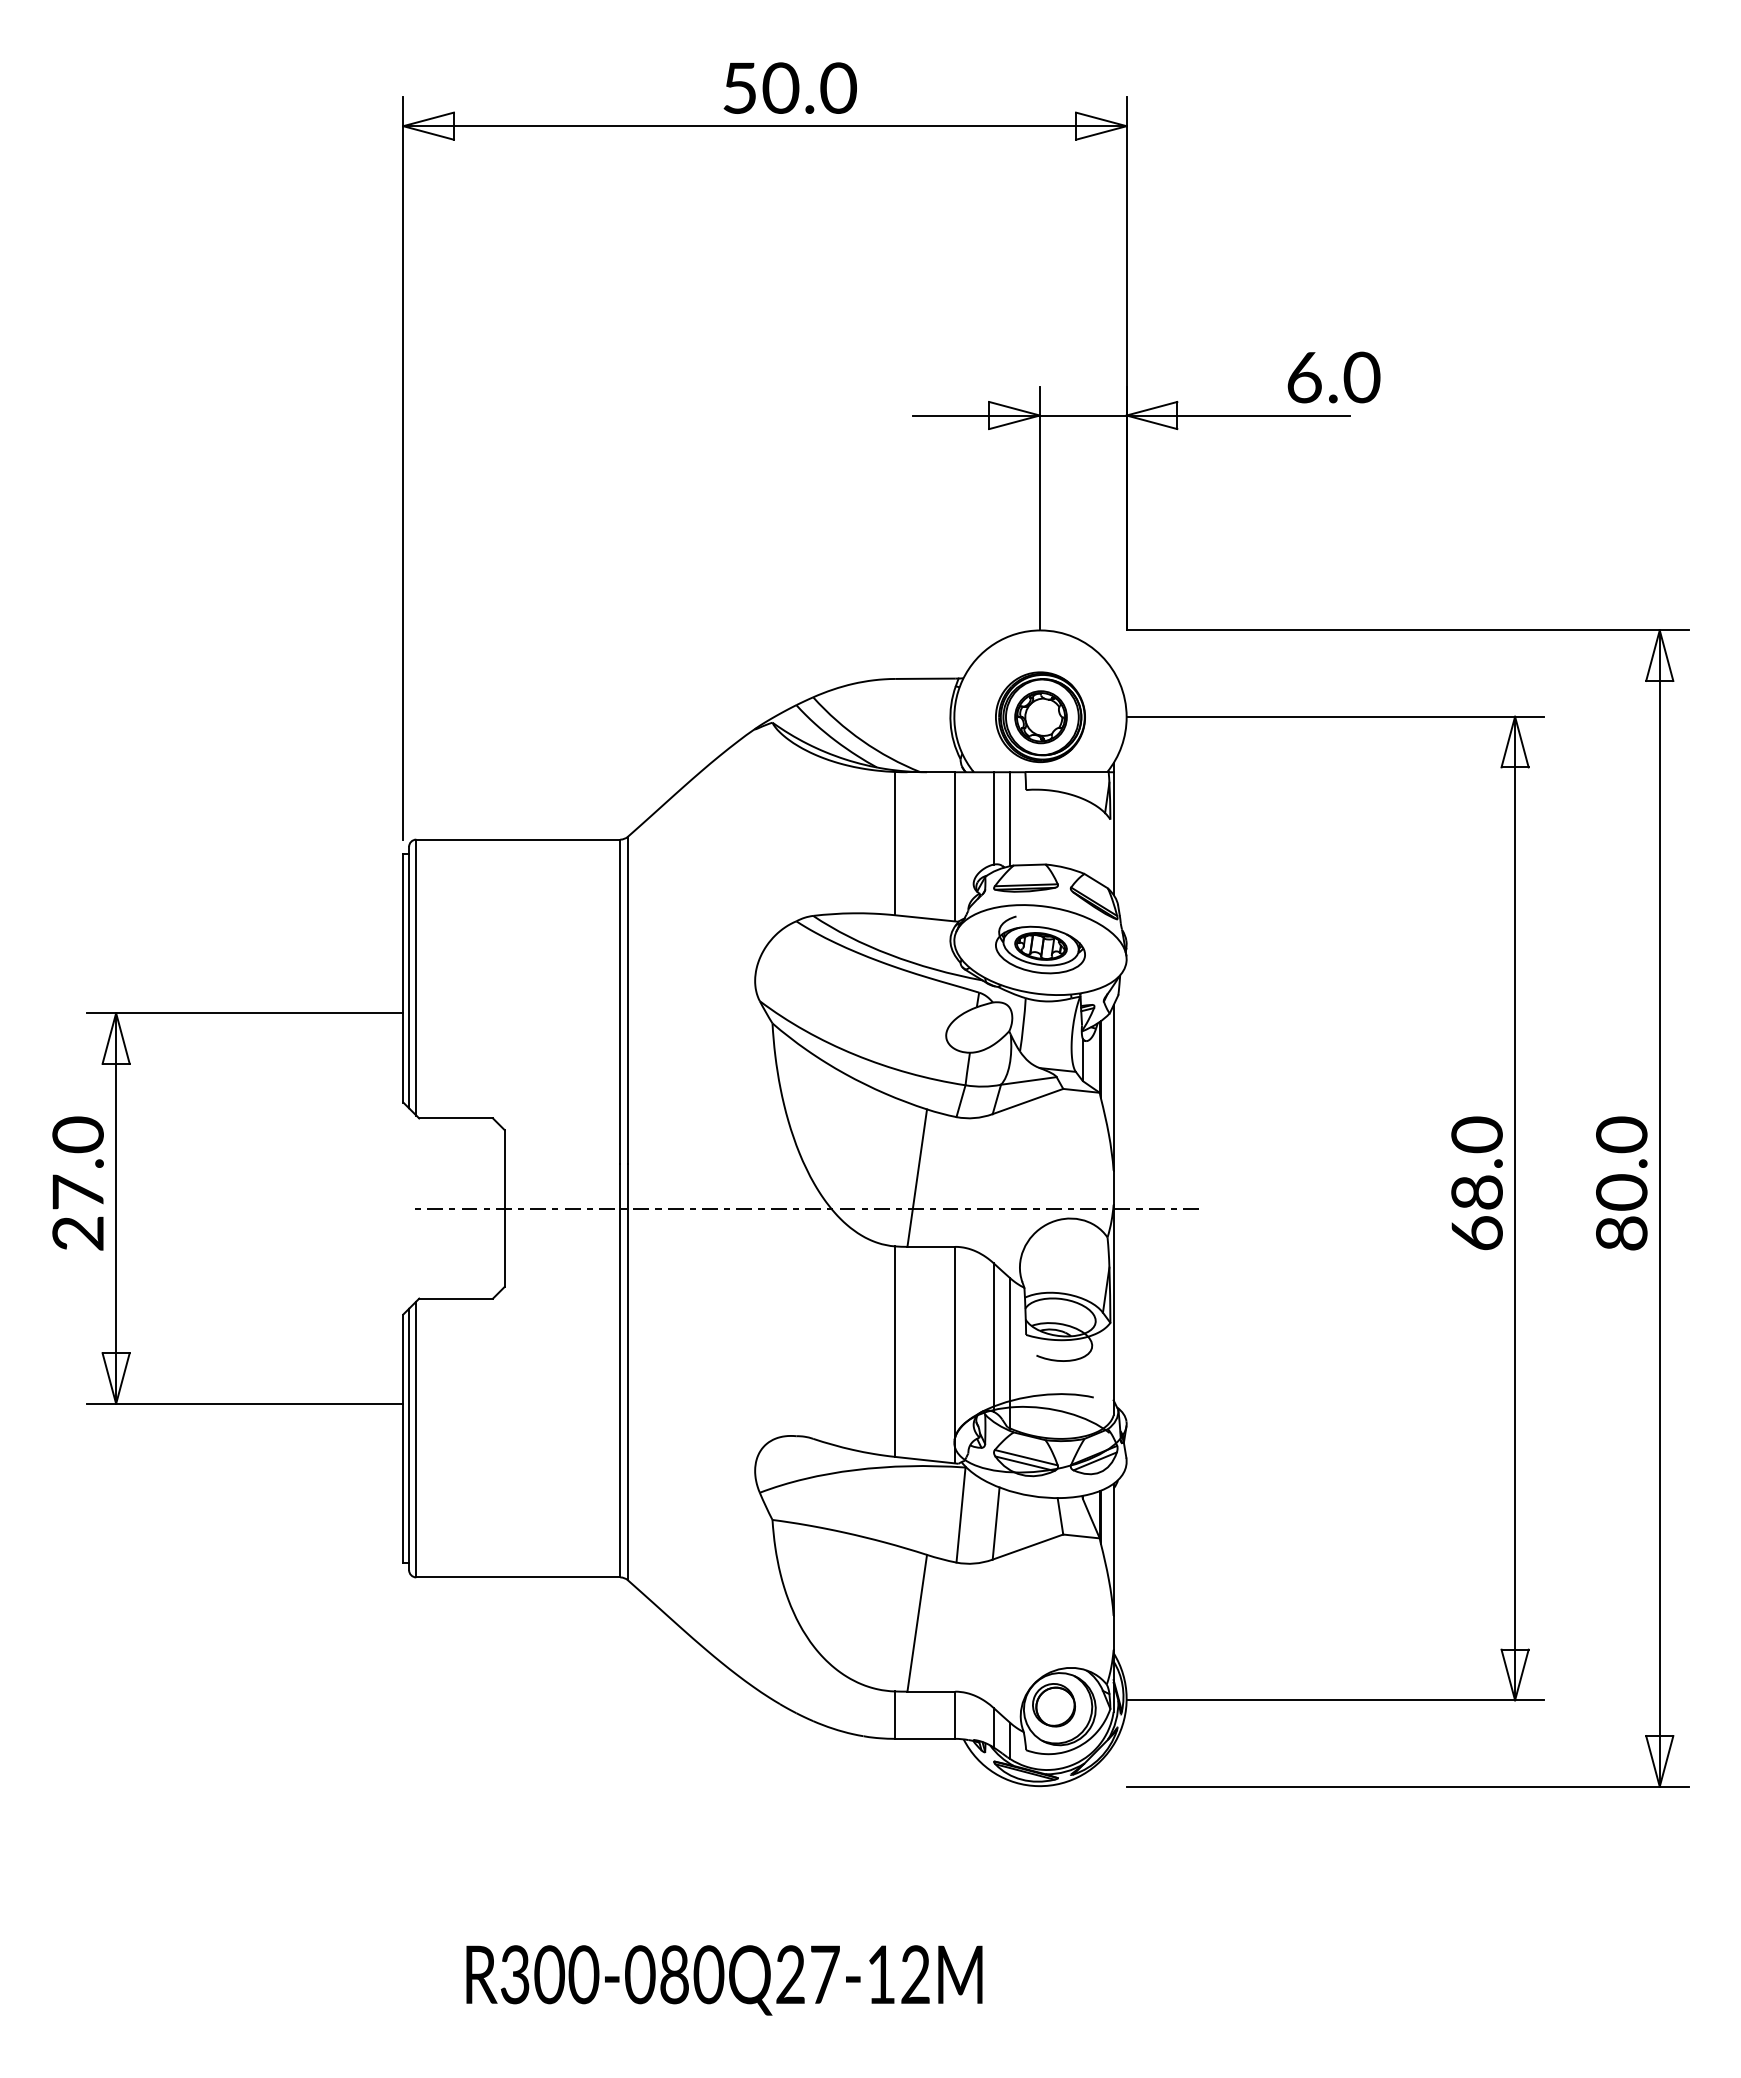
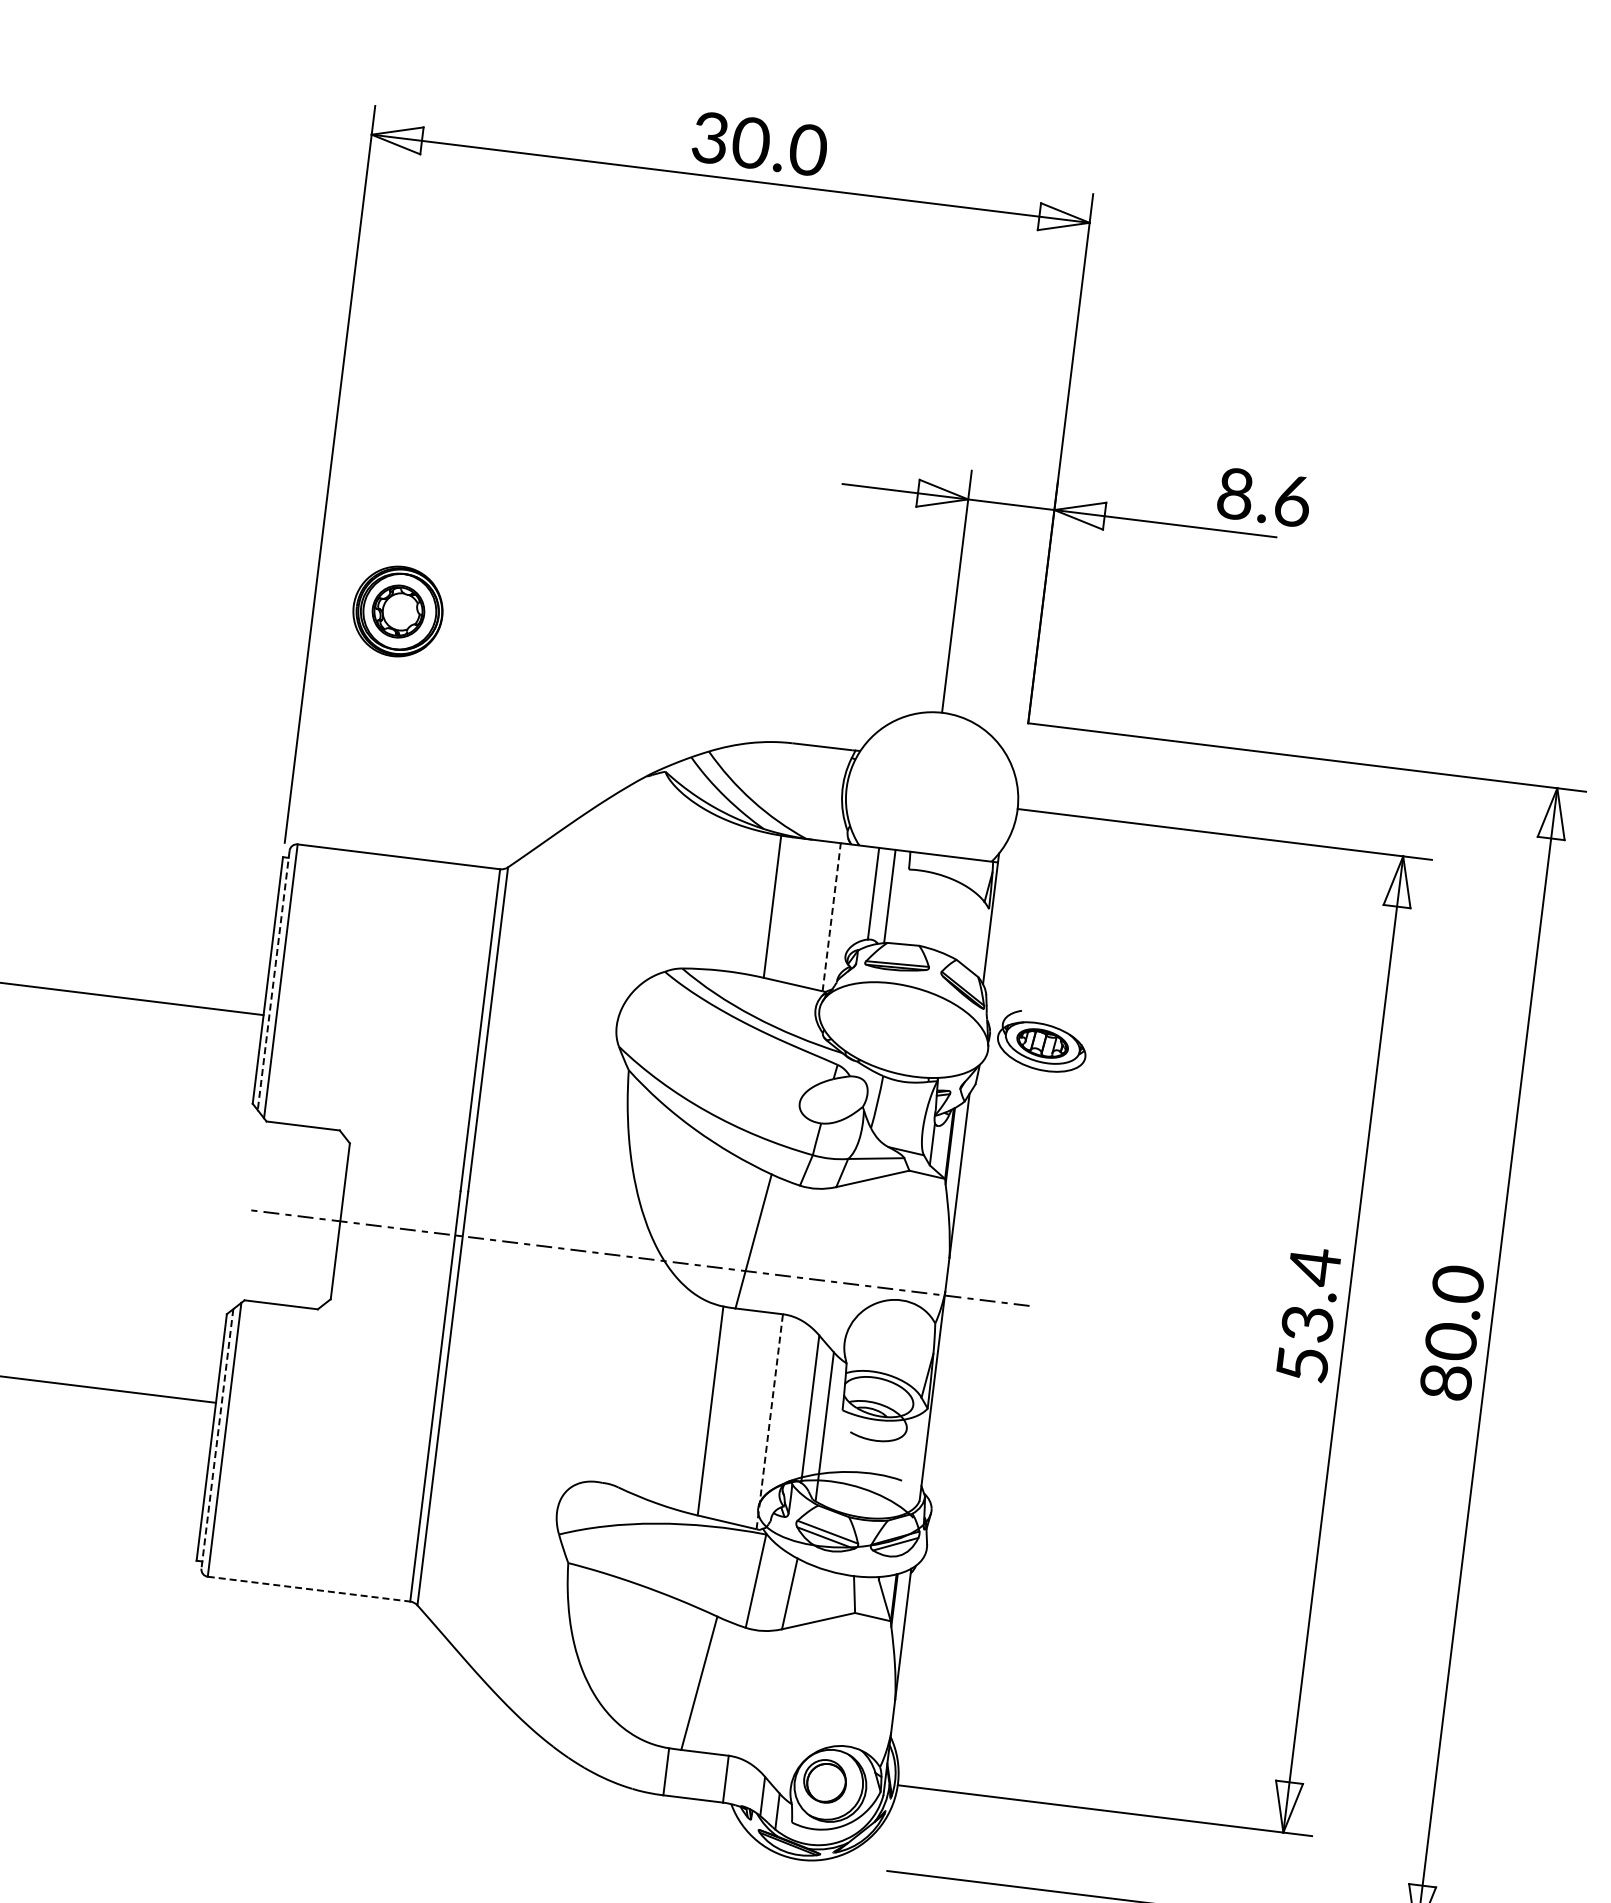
text: (739, 87) -> (710, 137), 50.0 -> 30.0
text: (1333, 376) -> (1264, 496), 6.0 -> 8.6
part: (1040, 717) -> (397, 611), moved
line: (955, 846) -> (831, 916), solid -> dashed
part: (1040, 944) -> (1042, 1041), moved
line: (409, 977) -> (274, 980), solid -> dashed
text: (1476, 1183) -> (1308, 1314), 68.0 -> 53.4
line: (955, 1354) -> (770, 1421), solid -> dashed
line: (409, 1439) -> (217, 1438), solid -> dashed
line: (518, 1577) -> (309, 1589), solid -> dashed

